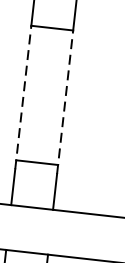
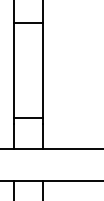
line: (22, 97) -> (13, 73), dashed -> solid
line: (65, 102) -> (43, 73), dashed -> solid

